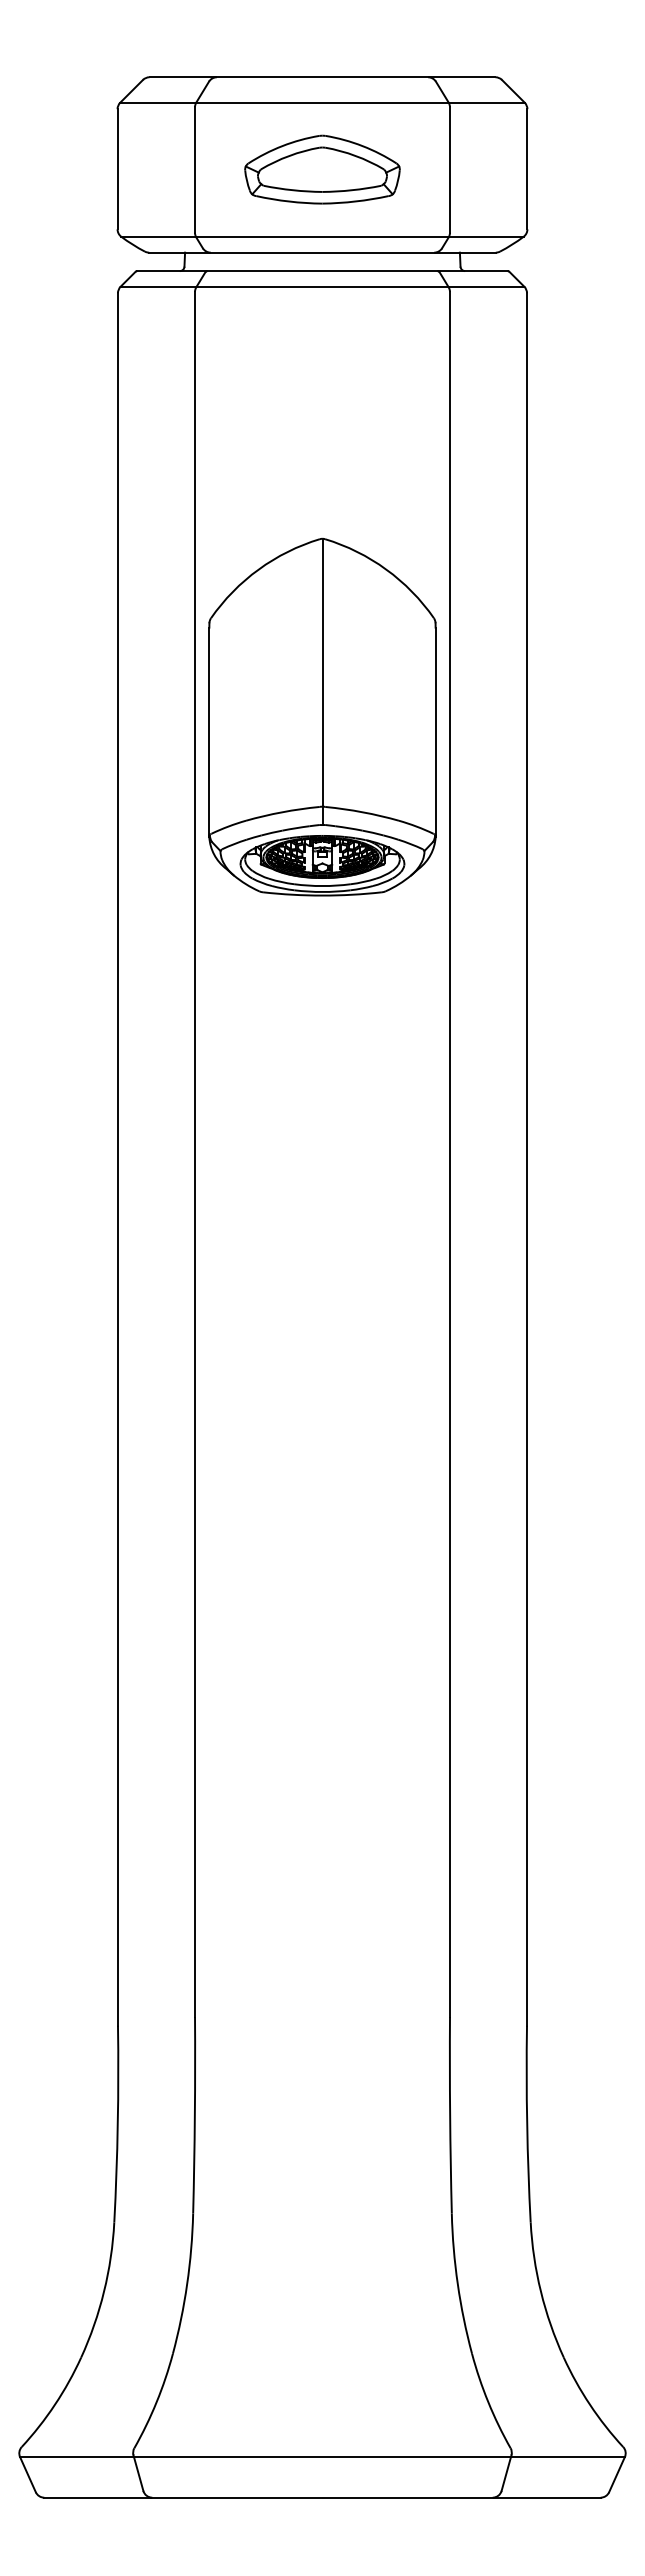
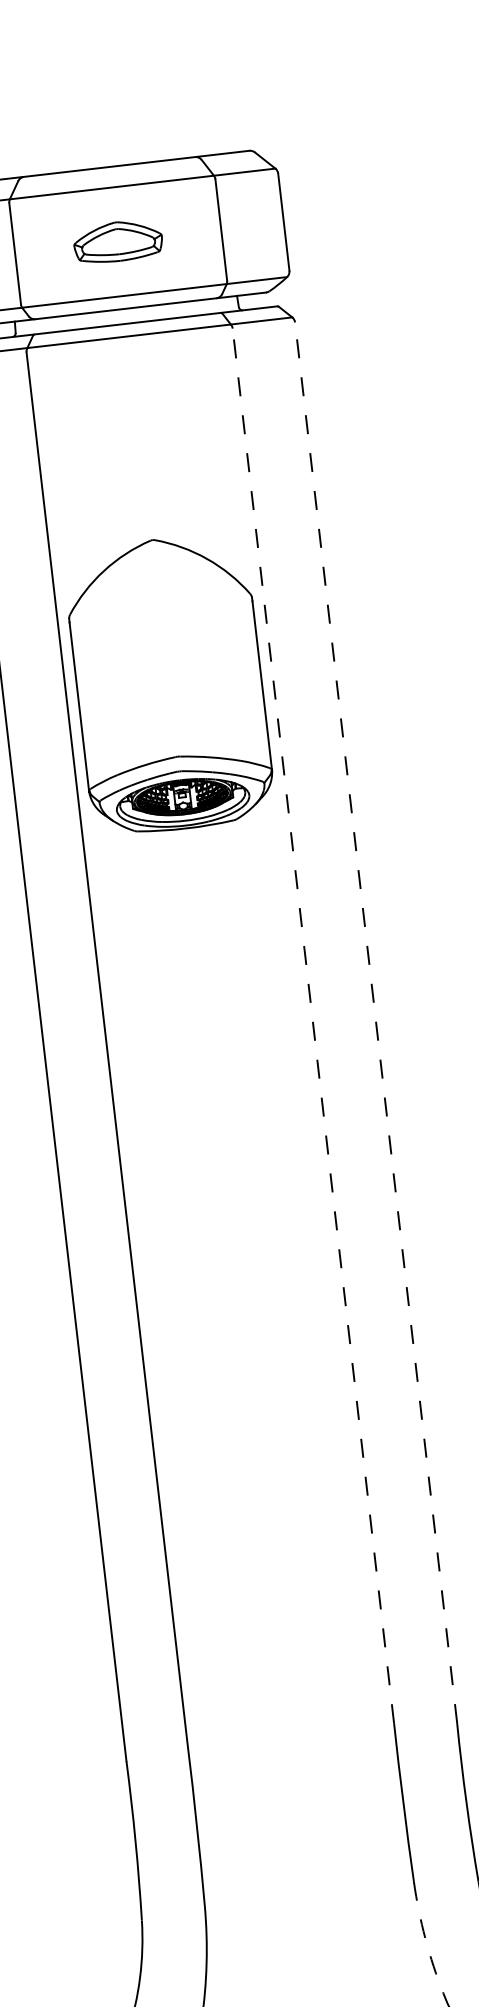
part: (322, 169) -> (118, 241), size x0.7
line: (322, 681) -> (166, 655), removed
line: (449, 1154) -> (312, 1025), solid -> dashed
line: (527, 1159) -> (376, 1022), solid -> dashed
arc: (457, 2284) -> (425, 1938), solid -> dashed

